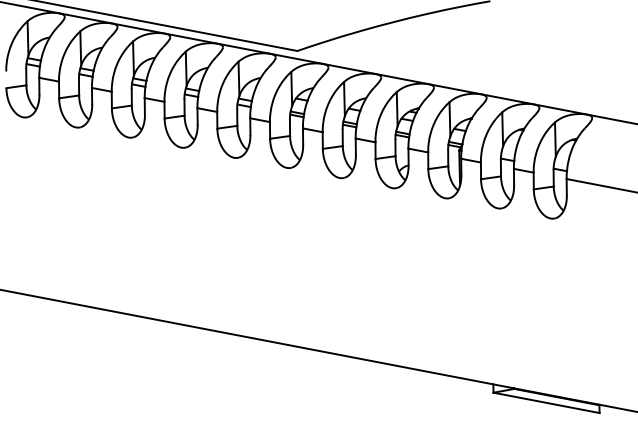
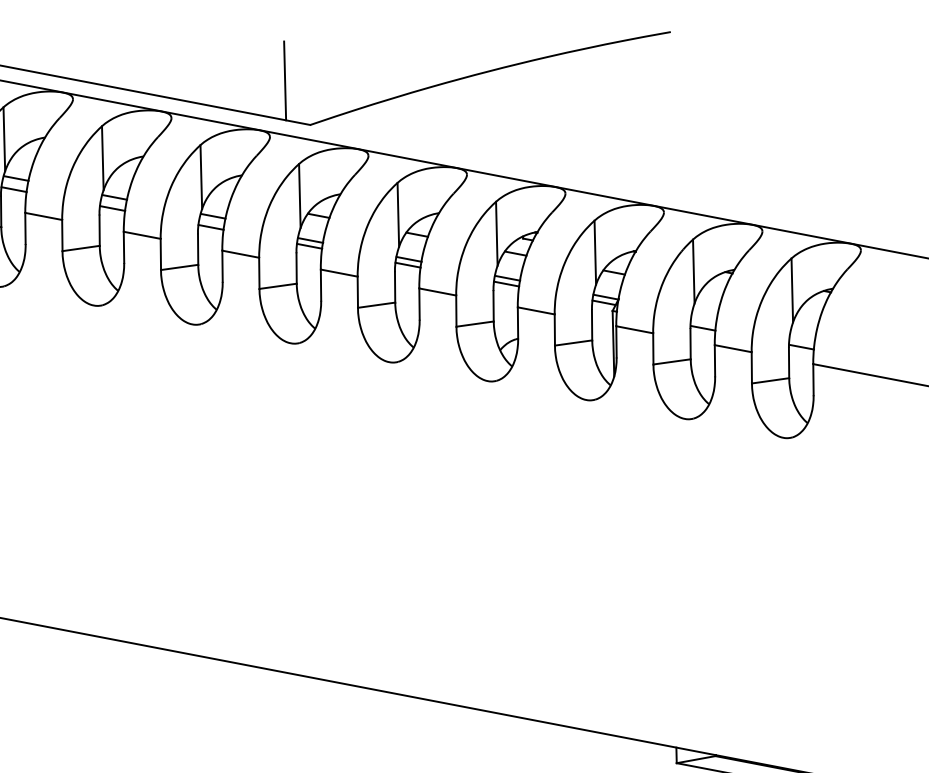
line: (283, 27) -> (284, 81), added

